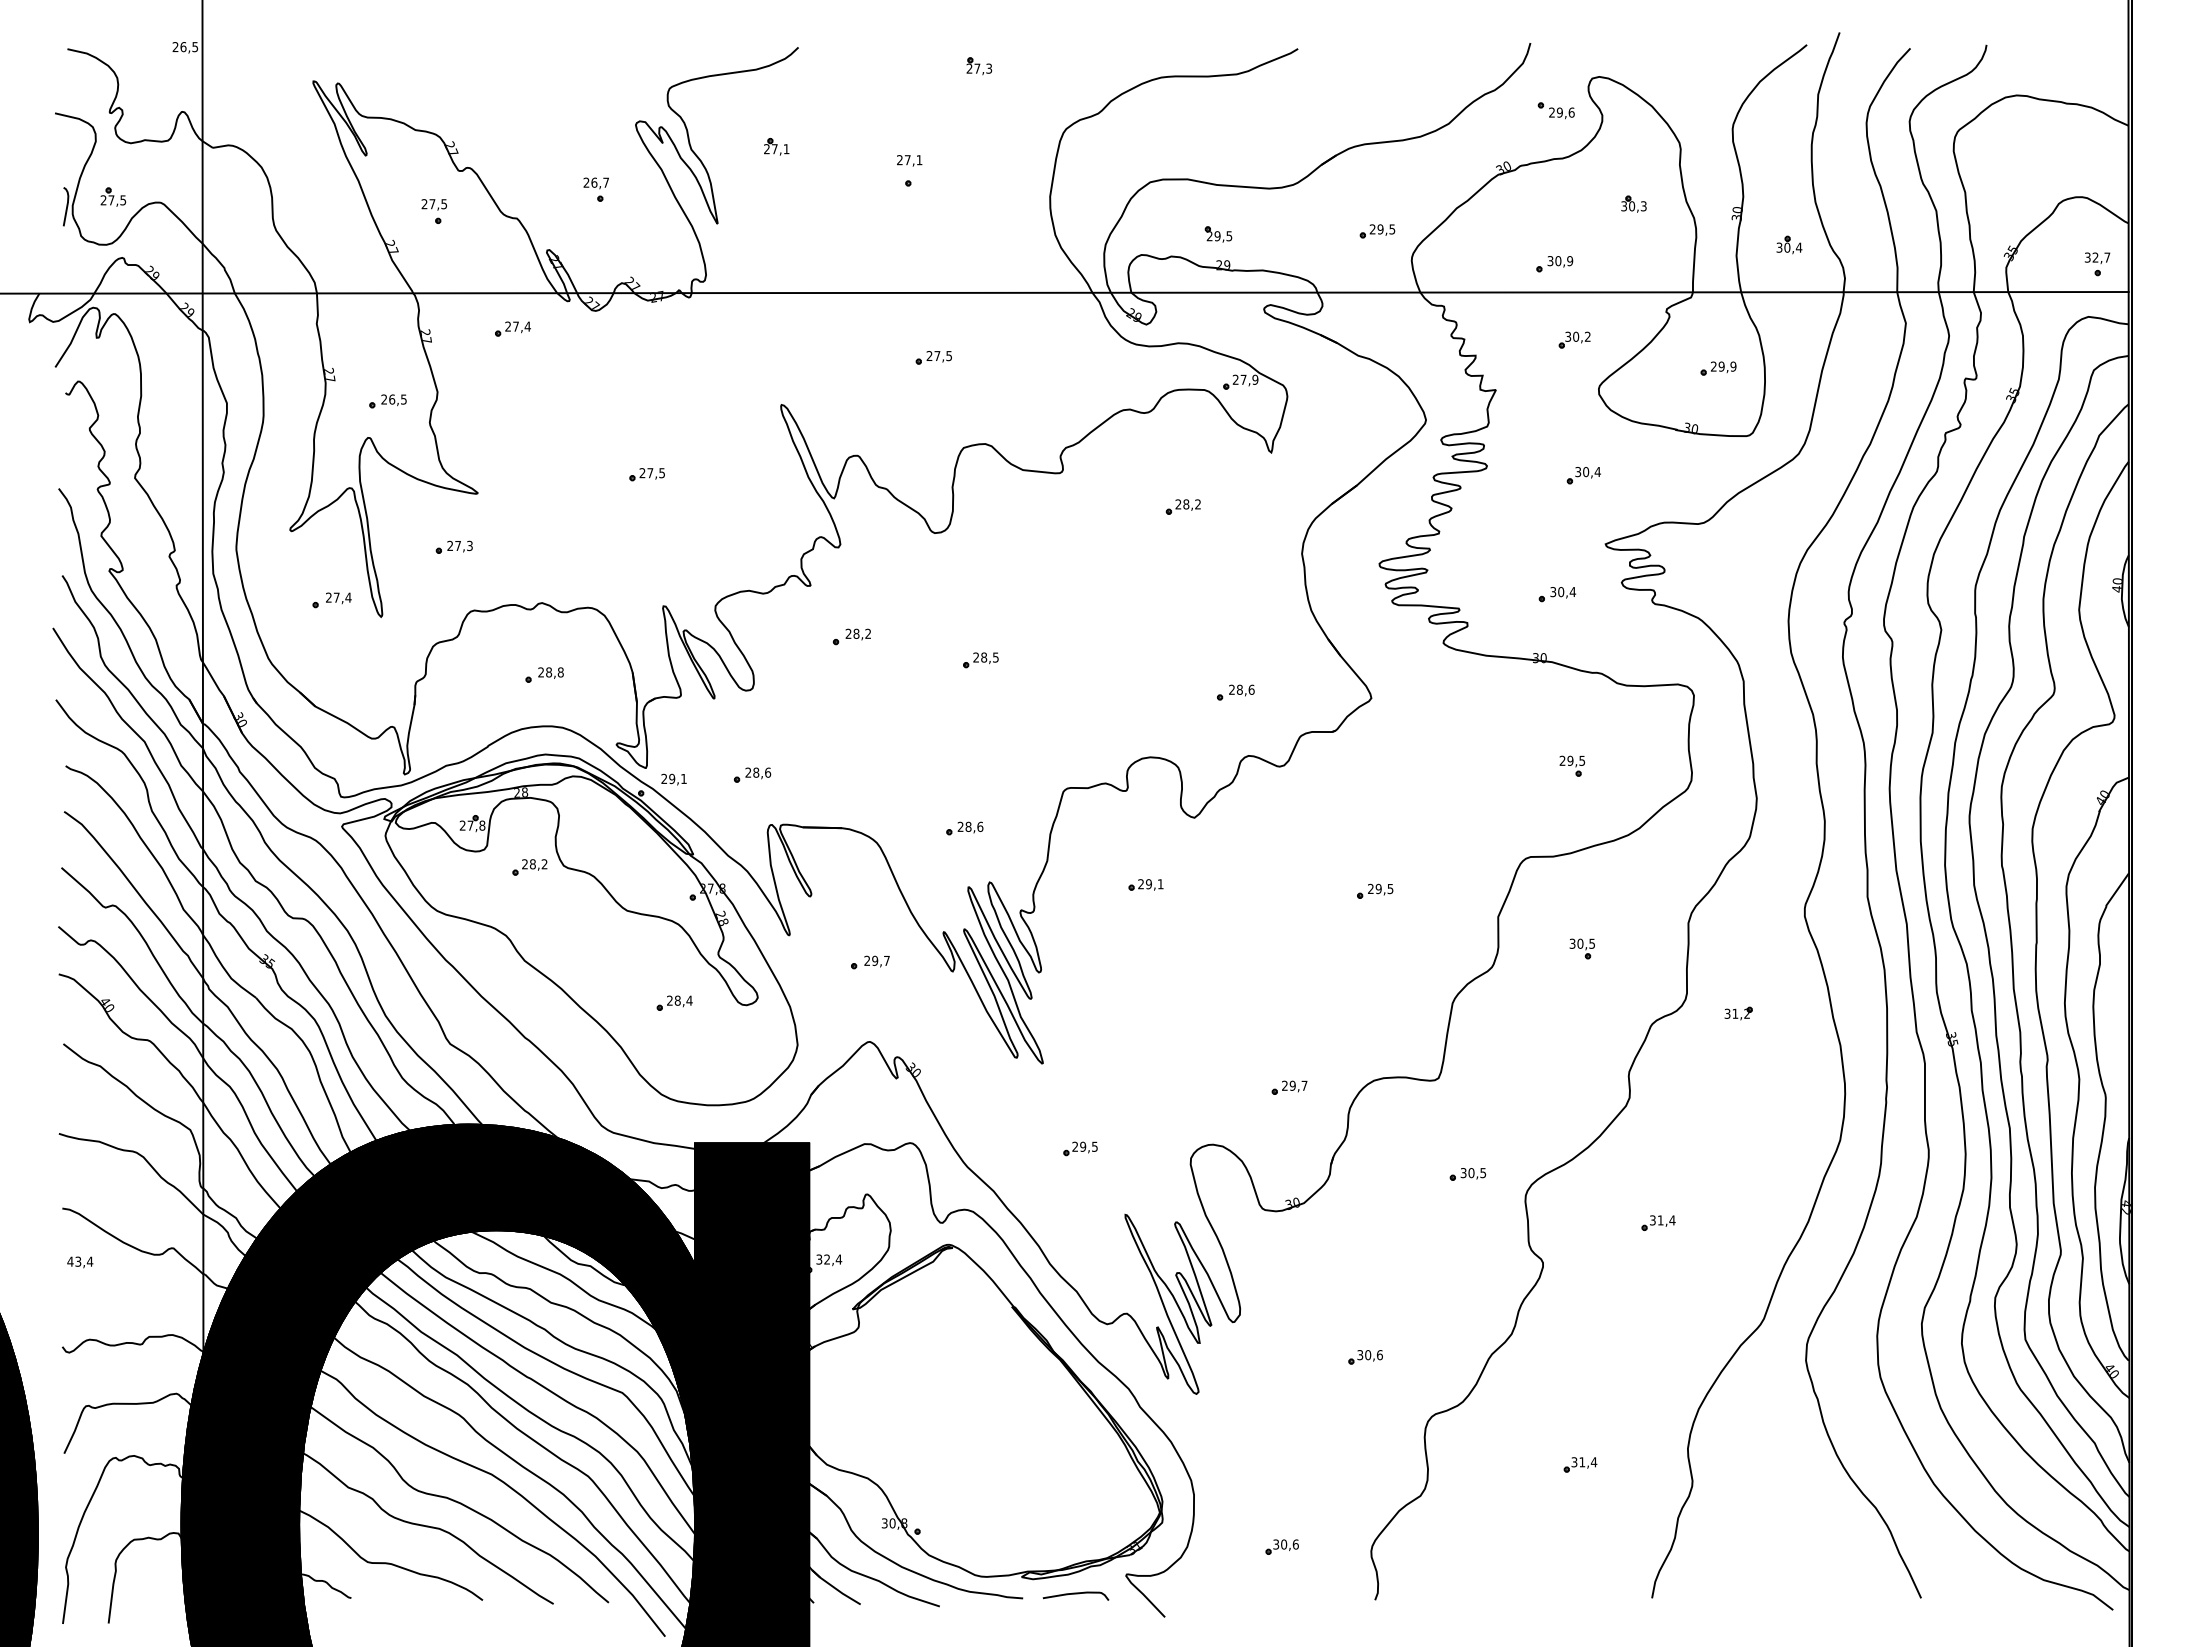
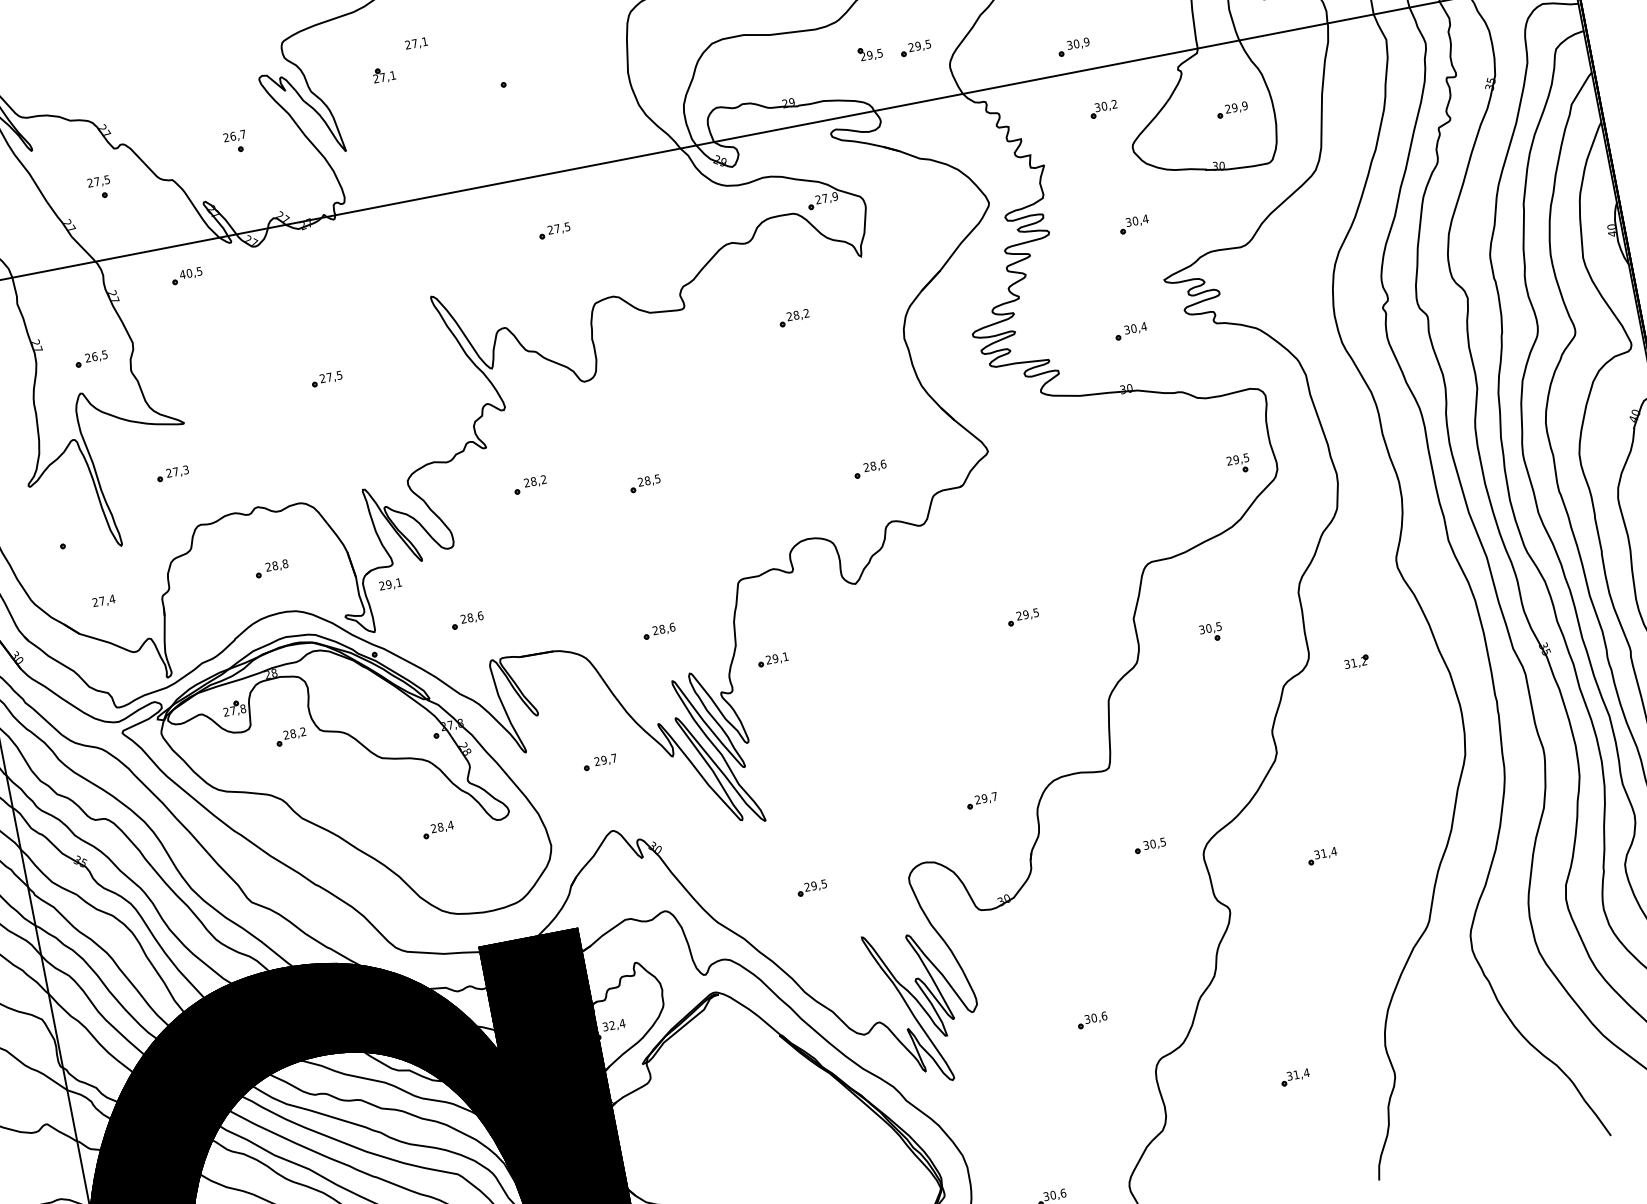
text: (909, 160) -> (416, 43), moved
part: (1218, 234) -> (870, 53), moved
text: (517, 326) -> (190, 272), 27,4 -> 40,5
text: (338, 598) -> (103, 601), moved
part: (1572, 765) -> (1238, 463), moved
text: (673, 779) -> (390, 584), moved
part: (1145, 884) -> (772, 659), moved

